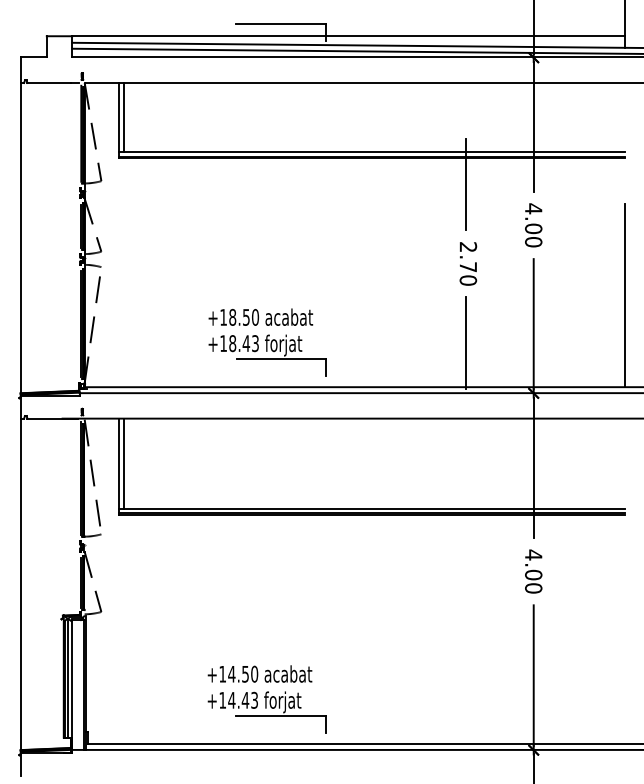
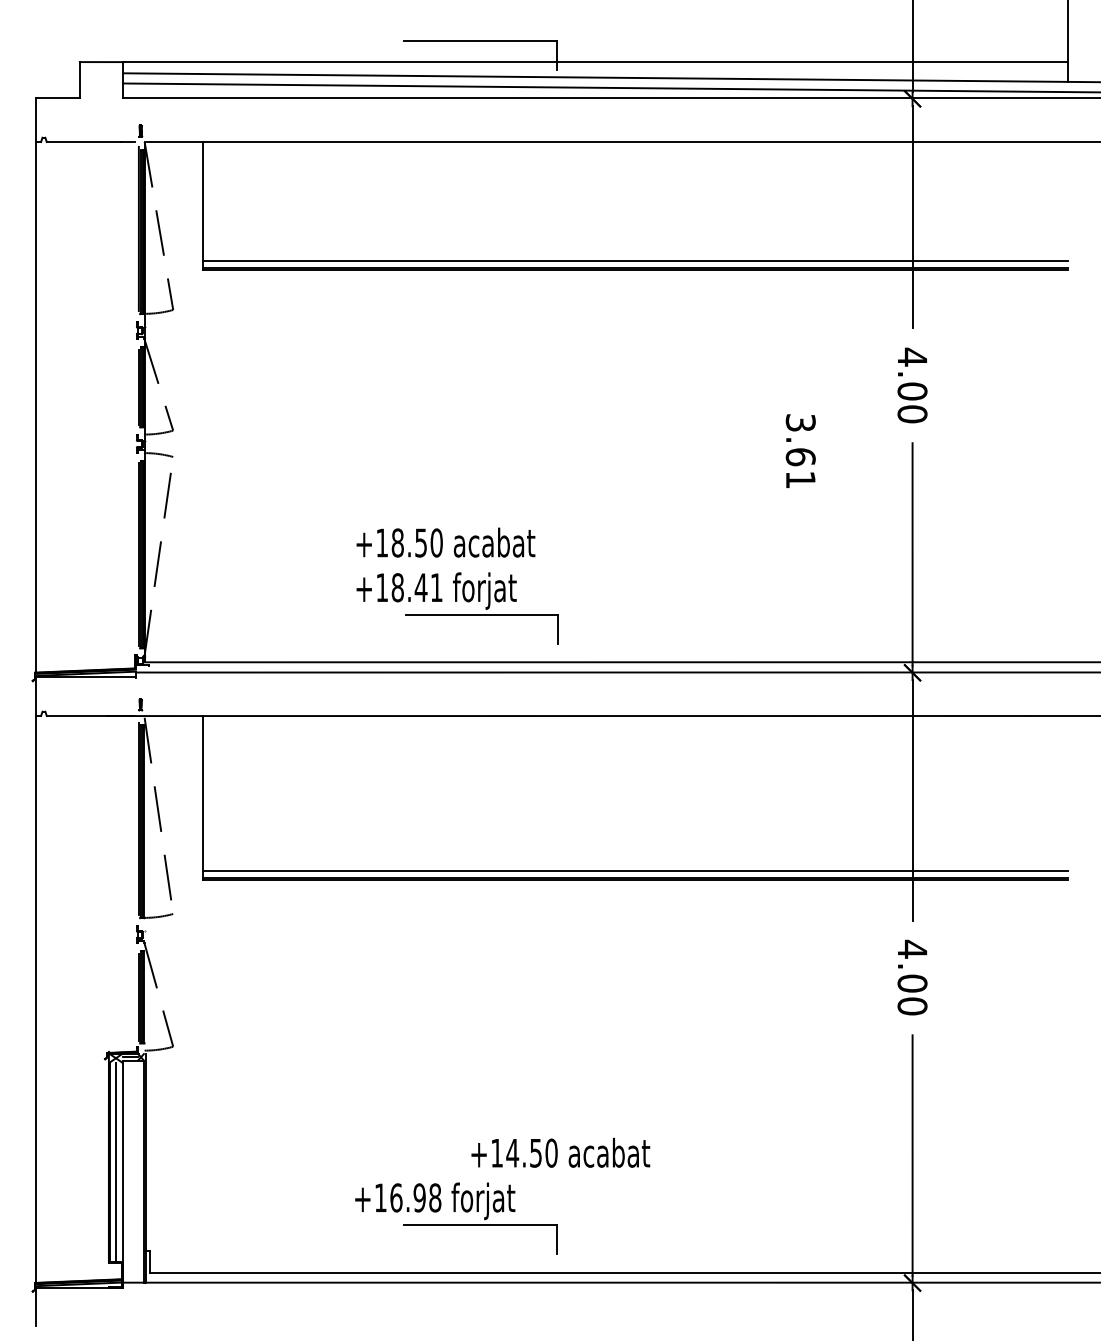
line: (123, 117) -> (211, 201), removed
line: (466, 184) -> (797, 315), removed
text: (468, 263) -> (801, 450), 2.70 -> 3.61
line: (624, 295) -> (1067, 505), removed
text: (255, 343) -> (436, 587), +18.43 -> +18.41
line: (466, 343) -> (797, 587), removed
line: (123, 463) -> (211, 792), removed
text: (259, 673) -> (559, 1151), moved
text: (243, 699) -> (416, 1196), +14.43 -> +16.98

